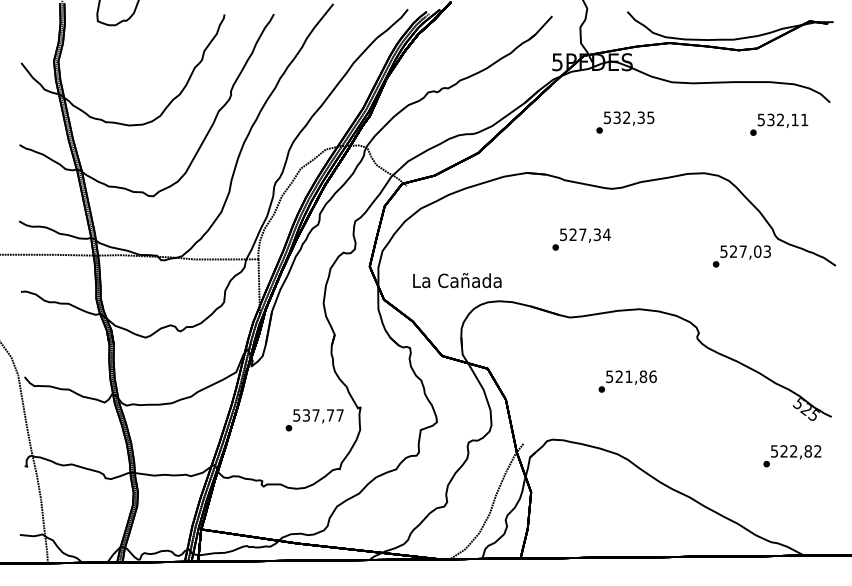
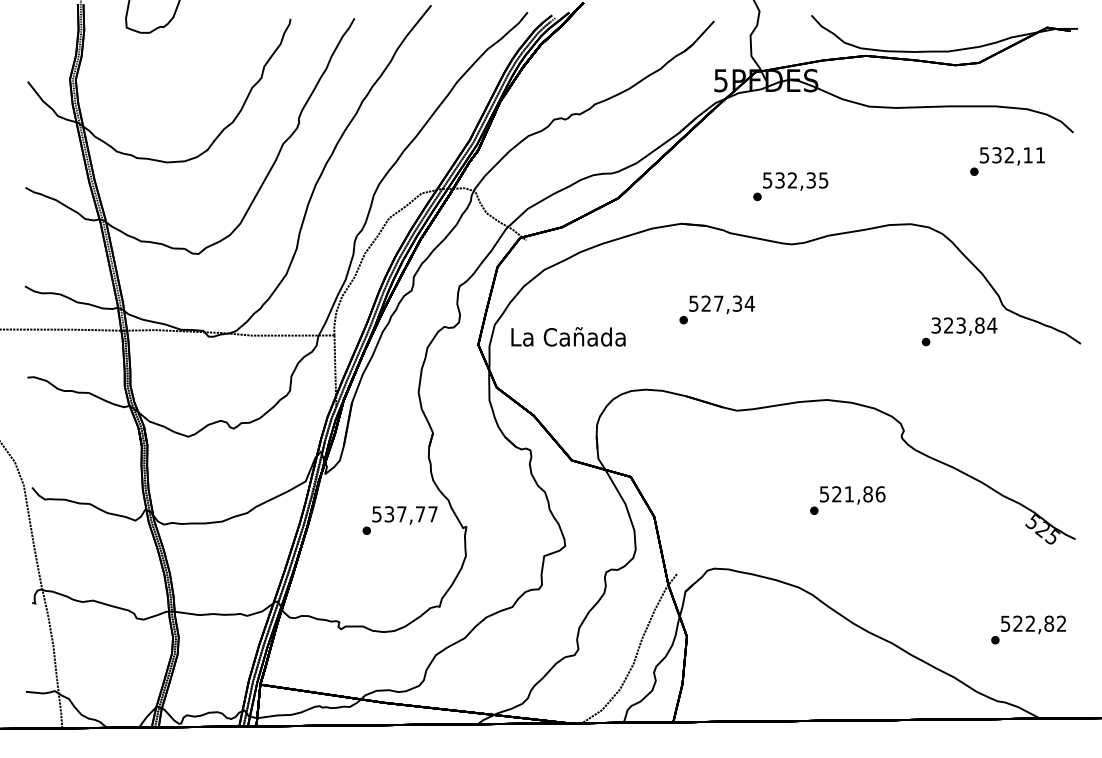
text: (625, 122) -> (790, 186), moved
text: (581, 239) -> (716, 309), moved
text: (745, 251) -> (964, 325), 527,03 -> 323,84
text: (457, 280) -> (568, 336), moved
text: (627, 381) -> (847, 500), moved
text: (314, 420) -> (399, 520), moved
text: (792, 455) -> (1028, 629), moved

